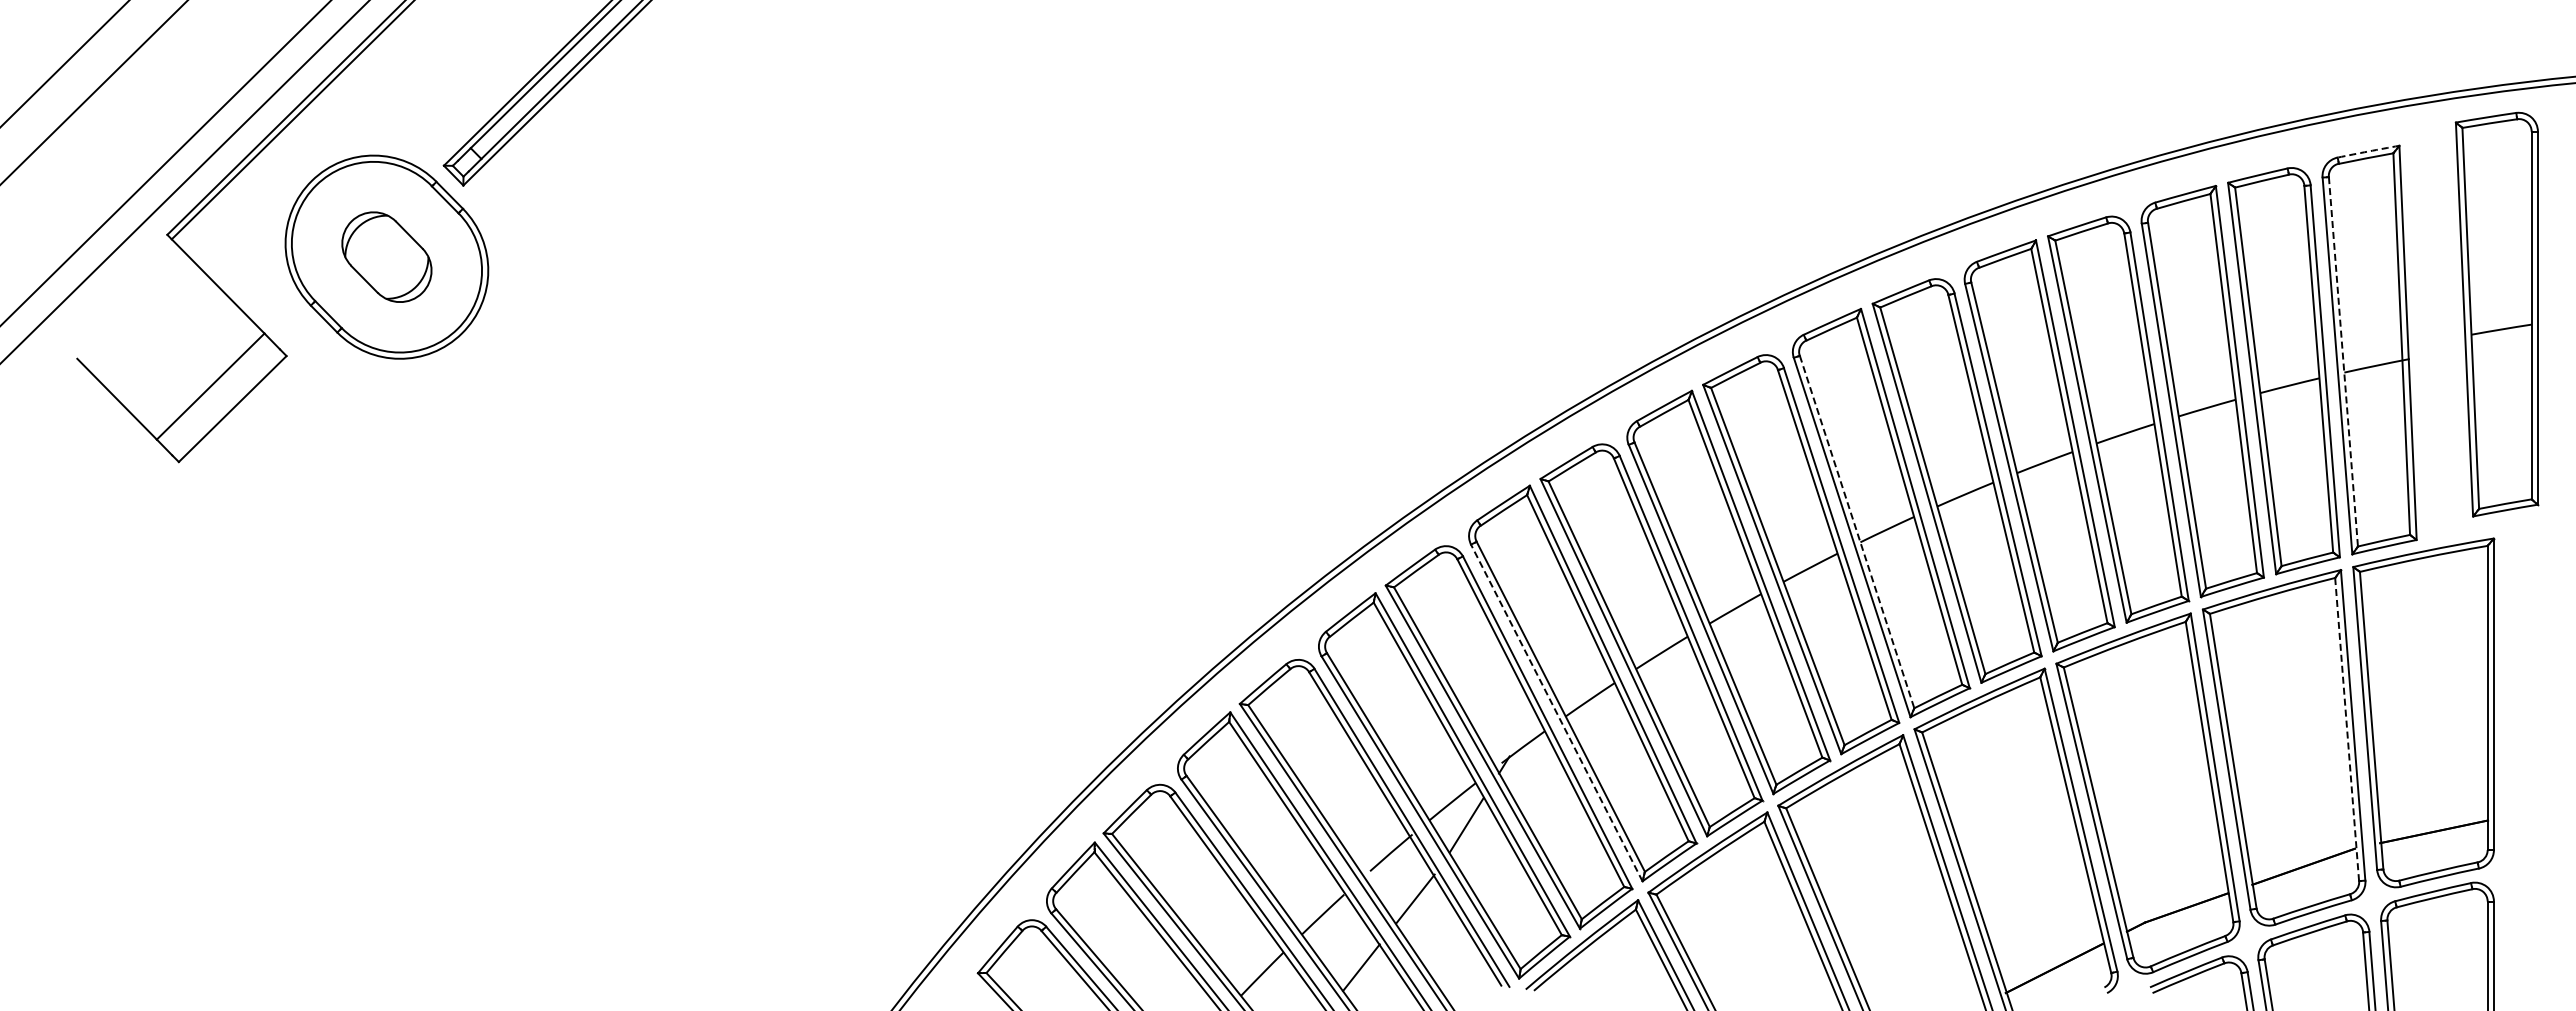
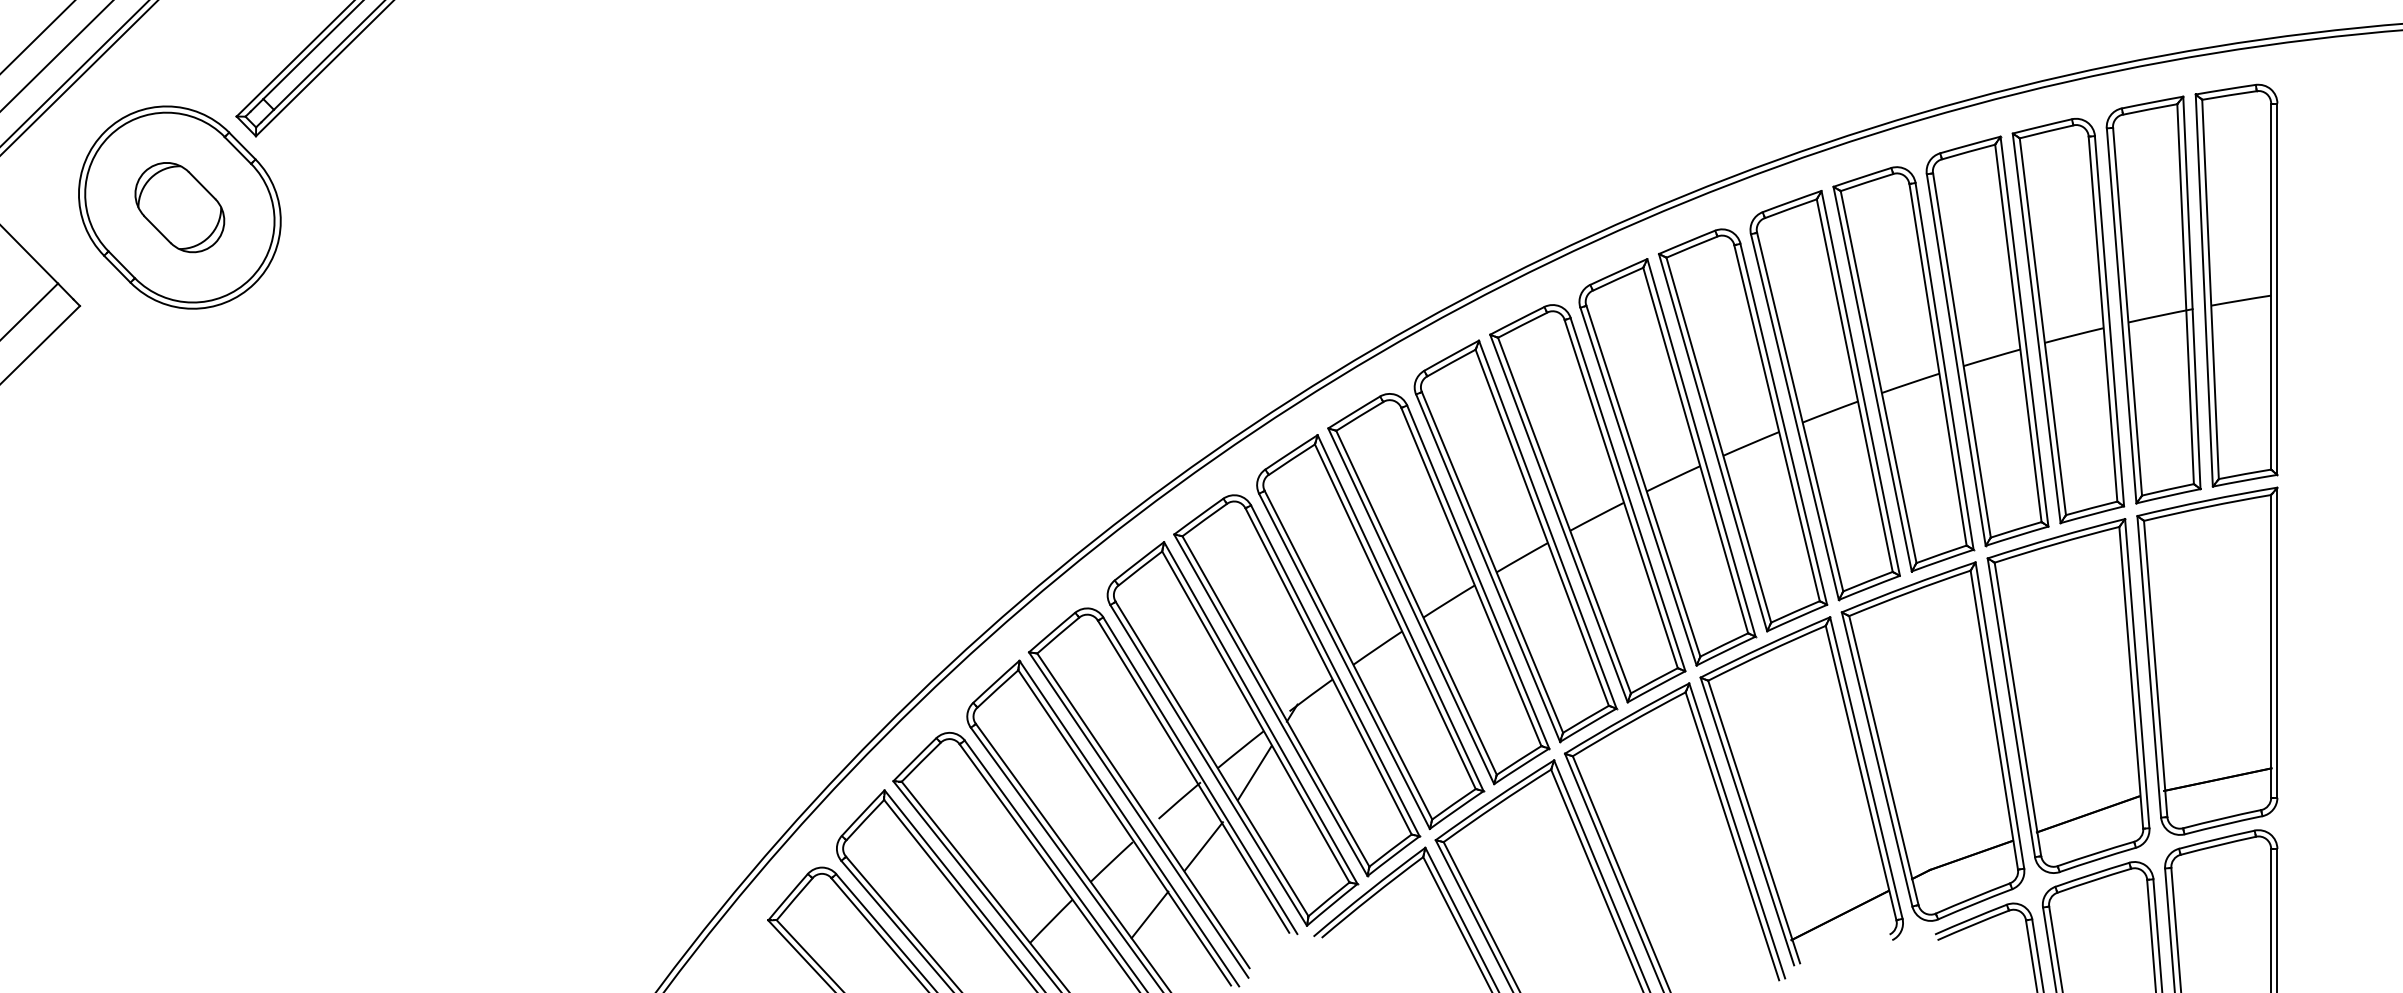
arc: (2368, 151) -> (2152, 102), dashed -> solid
part: (2496, 314) -> (2236, 285), moved
line: (2343, 362) -> (2127, 312), dashed -> solid
line: (1857, 532) -> (1643, 481), dashed -> solid
line: (1556, 713) -> (1344, 661), dashed -> solid
line: (2347, 729) -> (2131, 677), dashed -> solid

